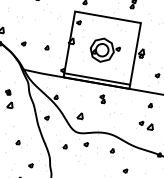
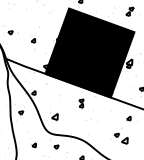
fill: (101, 49) -> (89, 52), added

